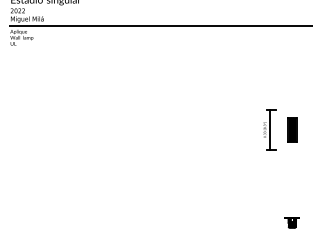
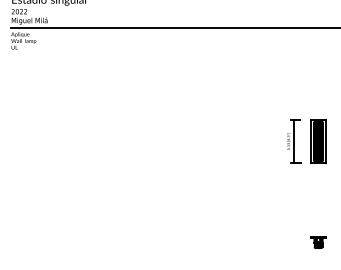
part: (292, 129) -> (318, 141), size x1.67

